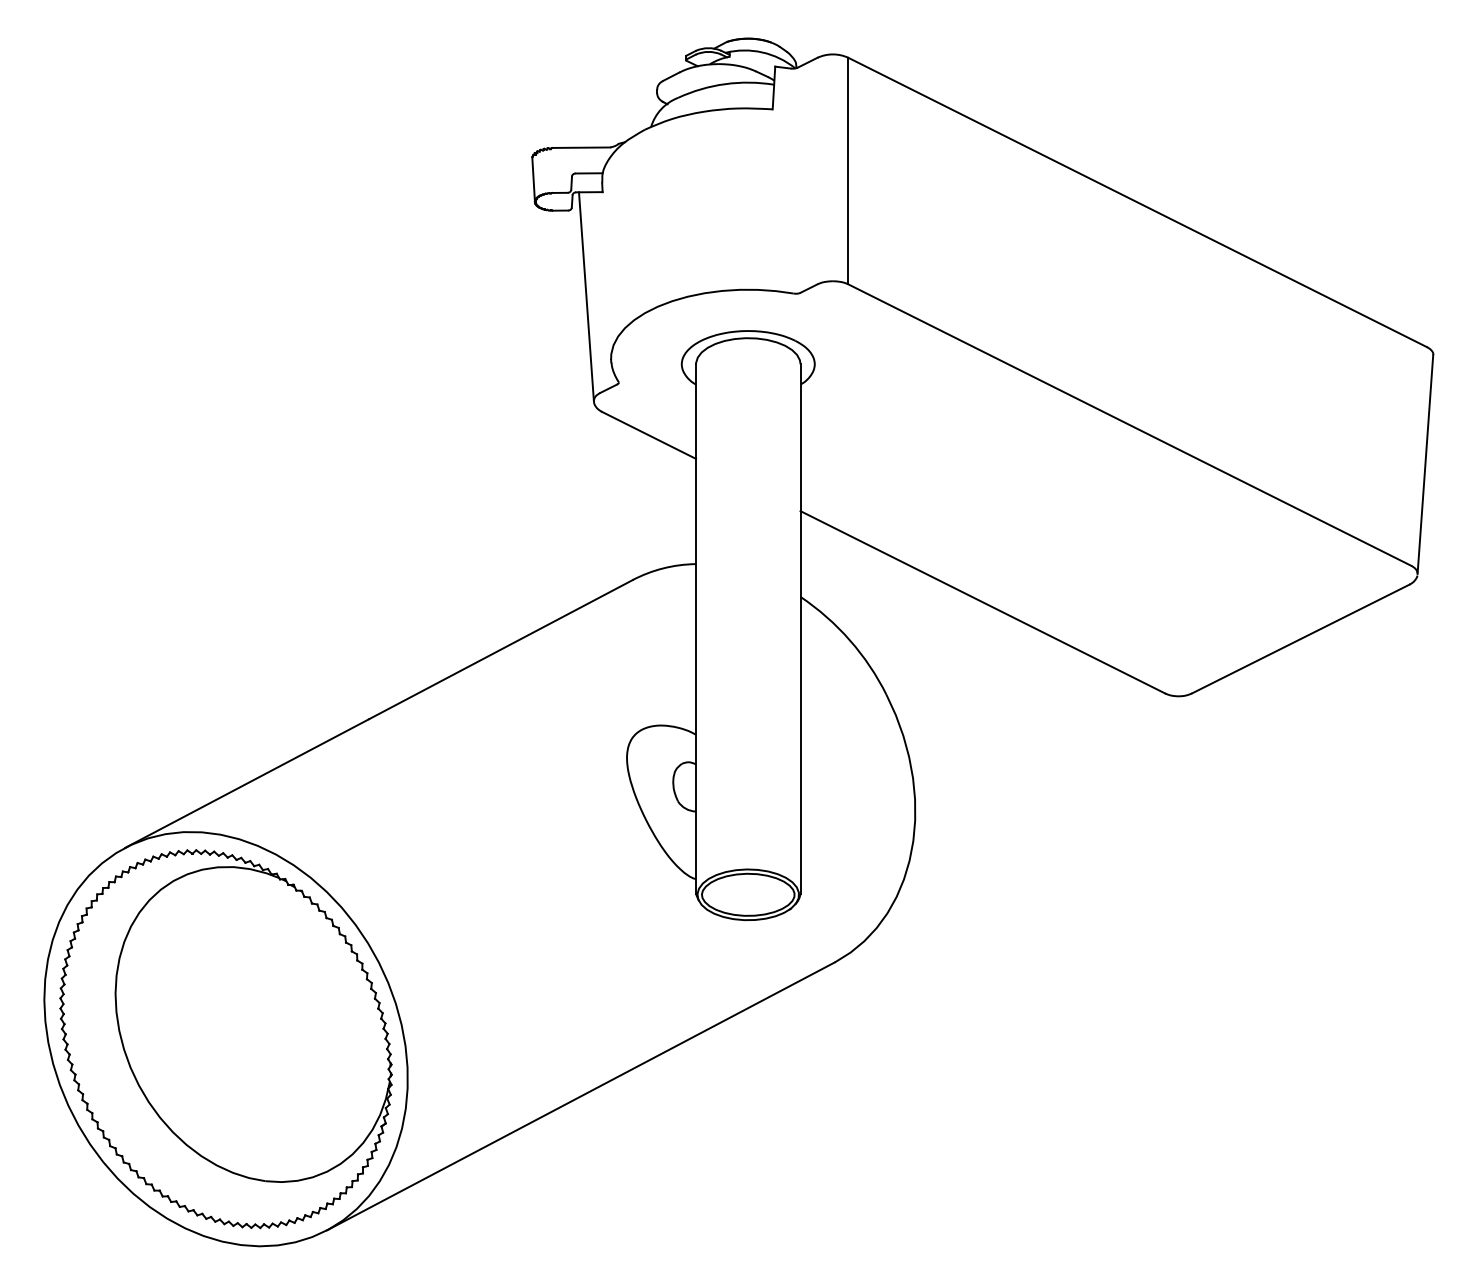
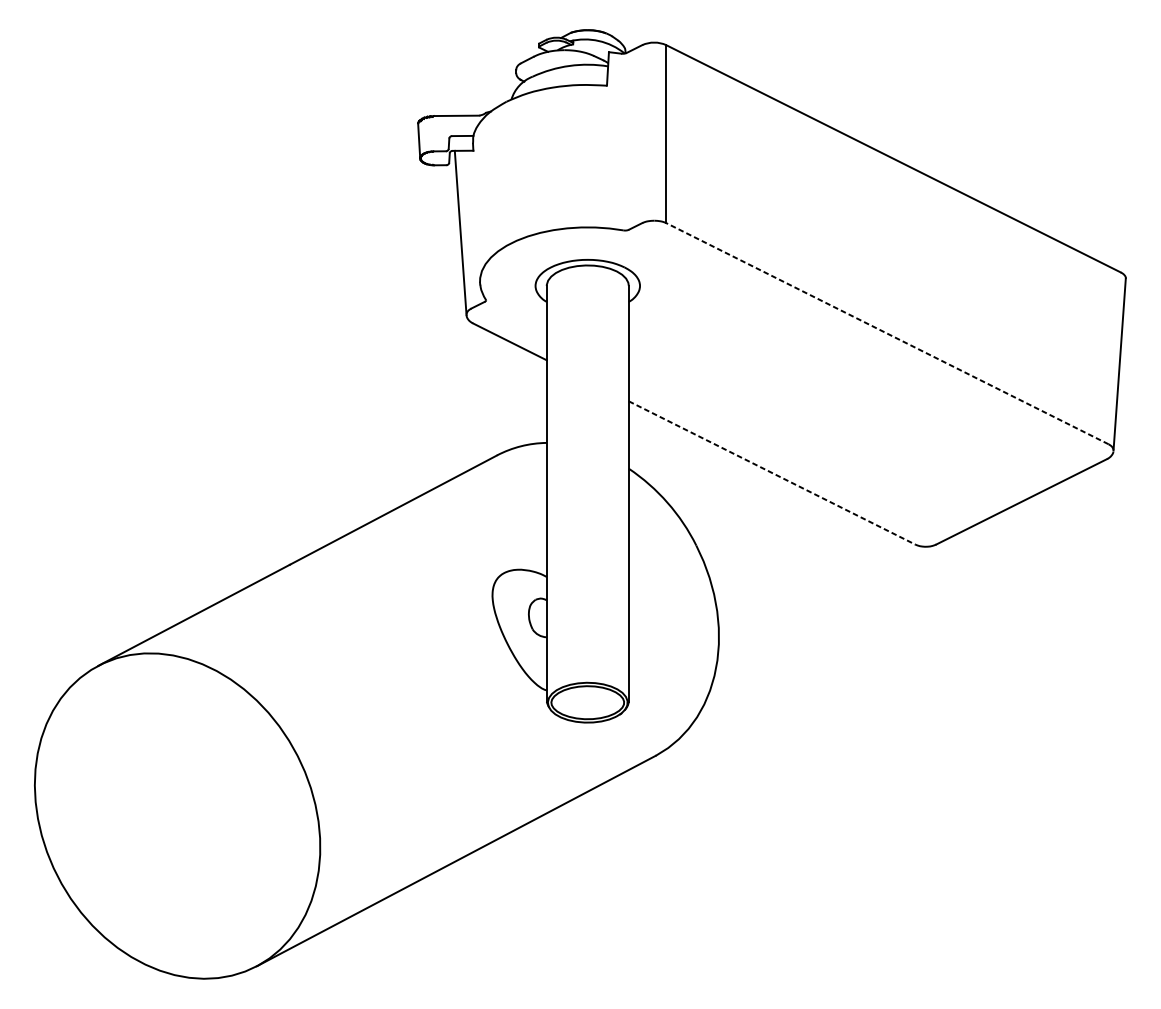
line: (1129, 425) -> (887, 334), solid -> dashed
line: (982, 602) -> (771, 473), solid -> dashed
part: (225, 1039) -> (177, 816), removed

